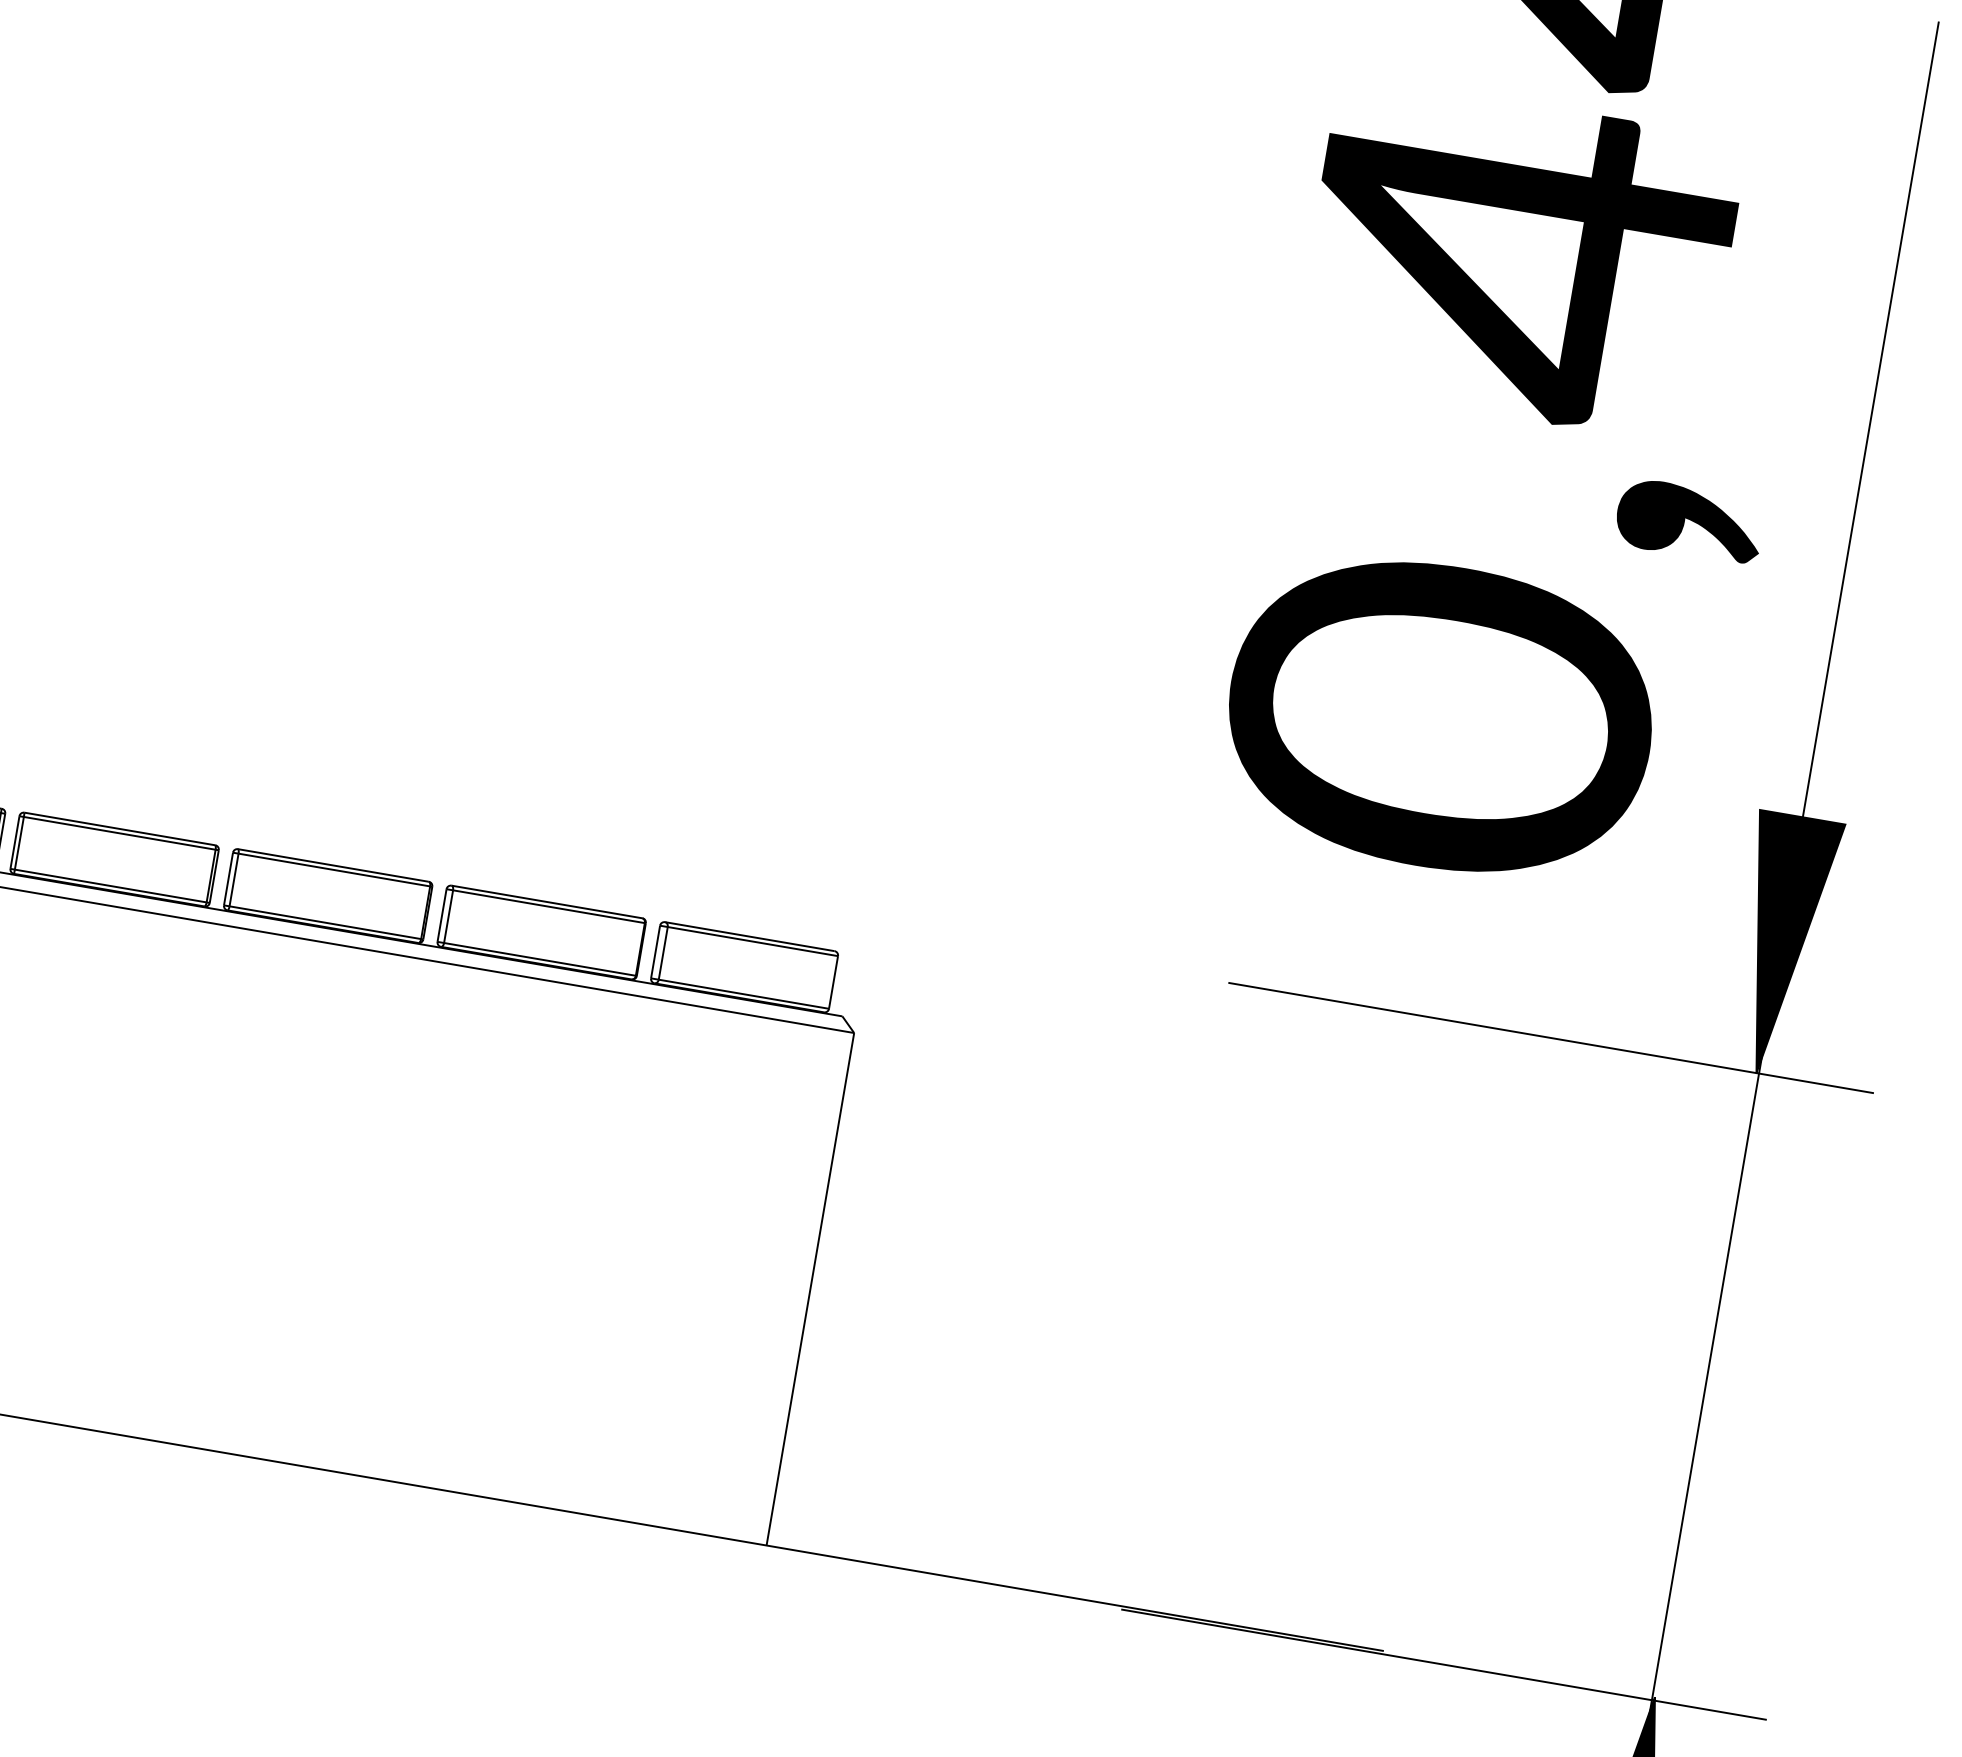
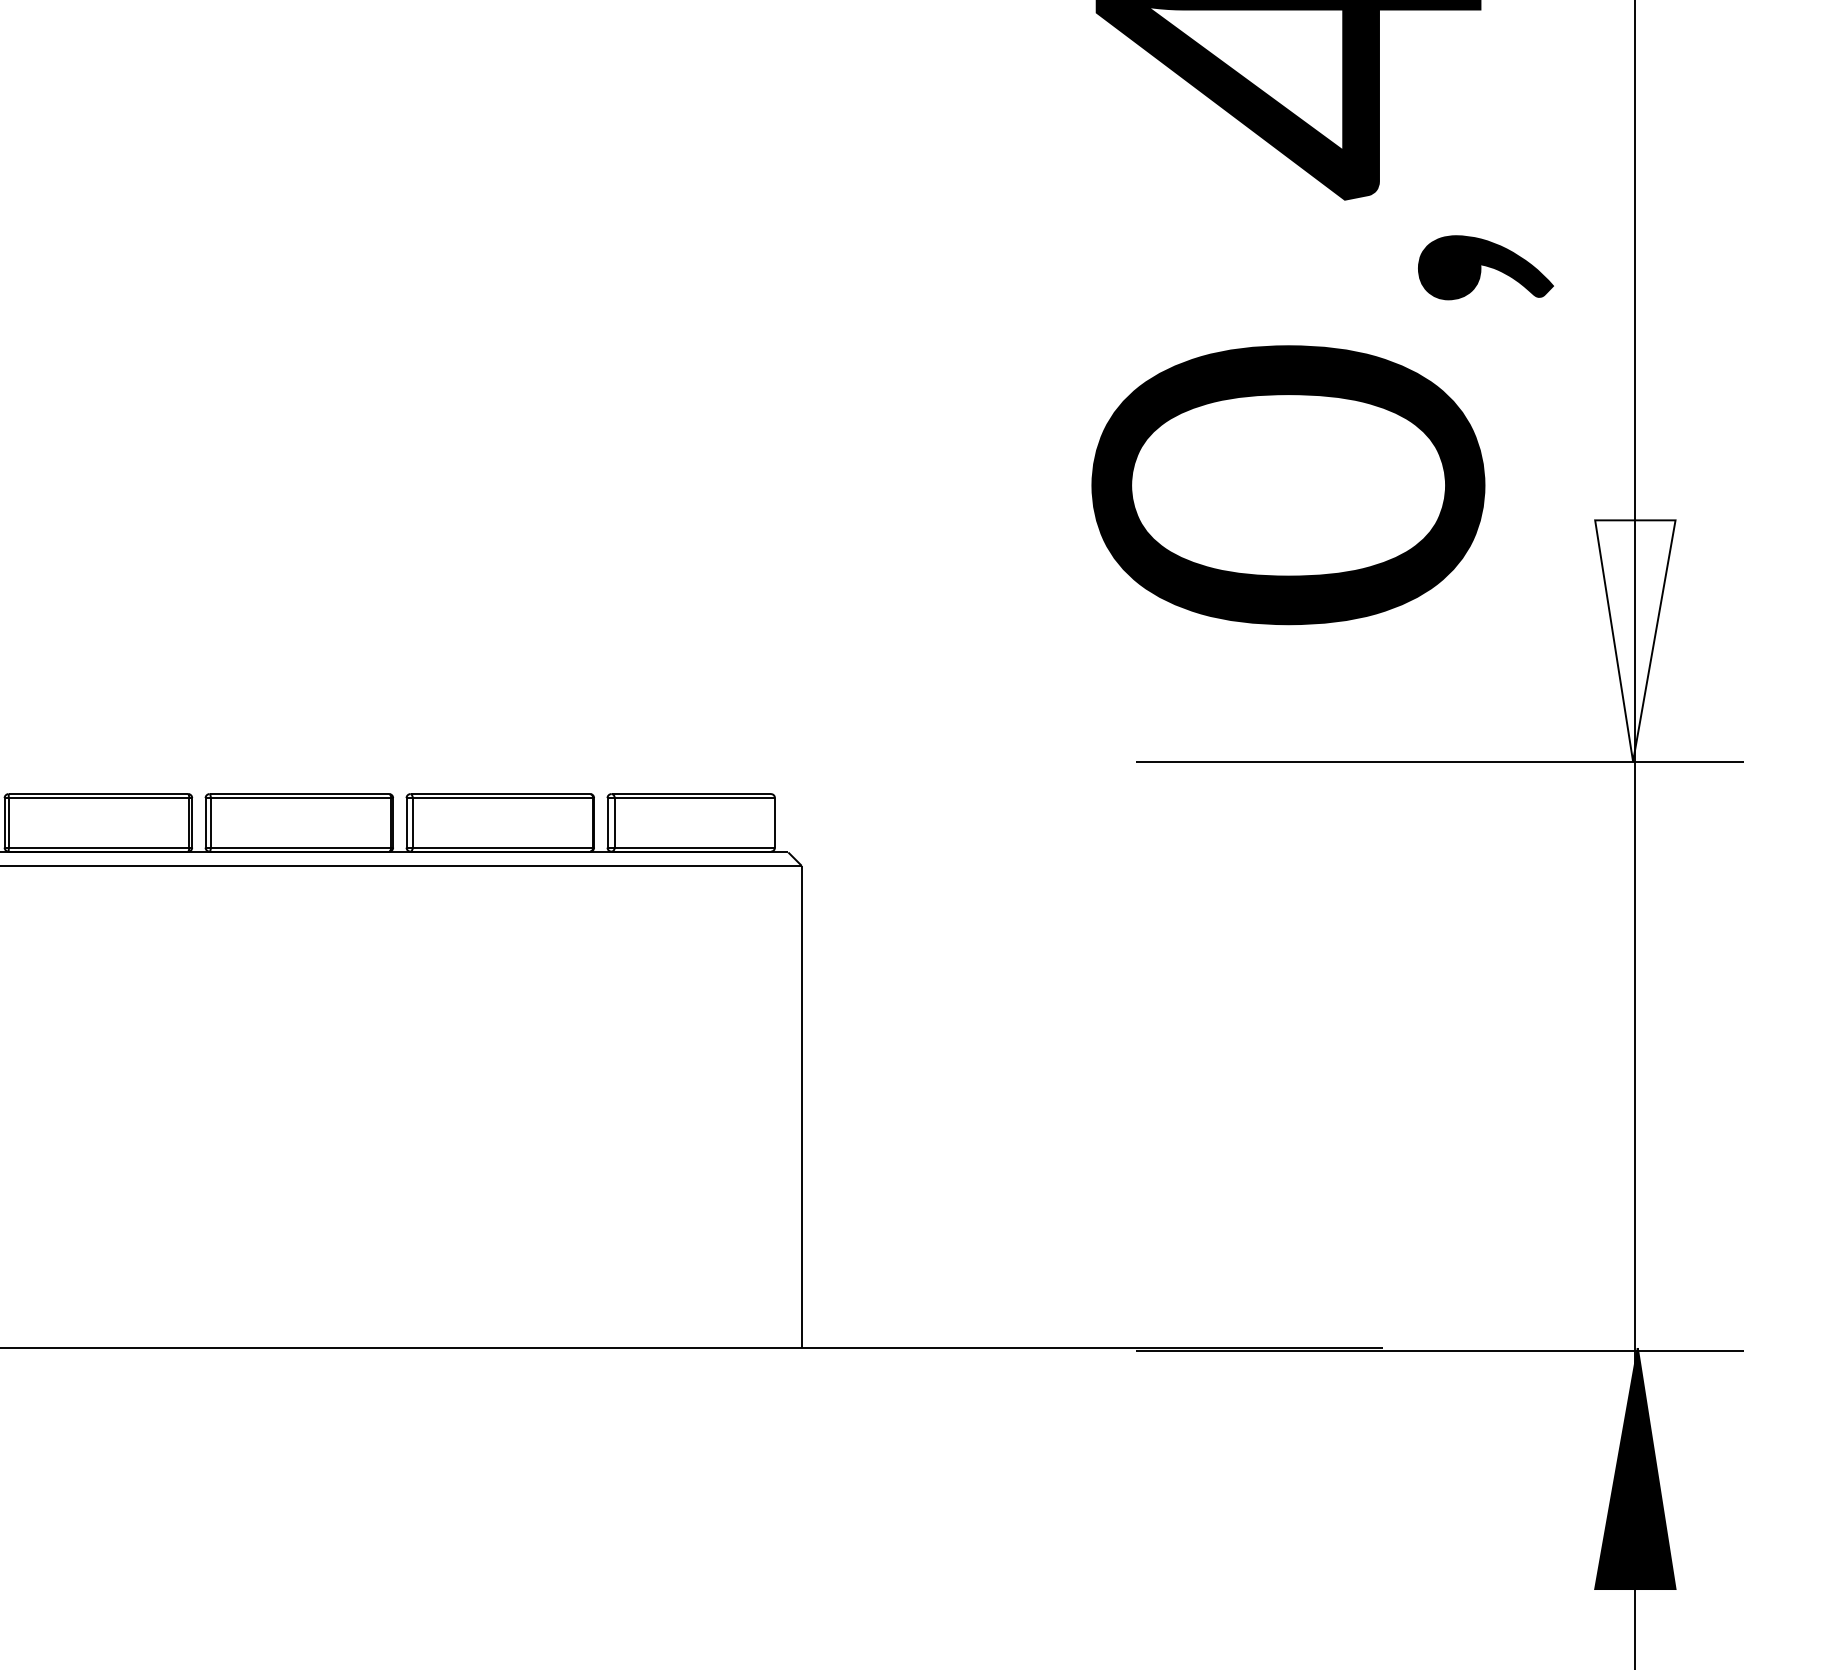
fill: (1781, 944) -> (1635, 640), removed

